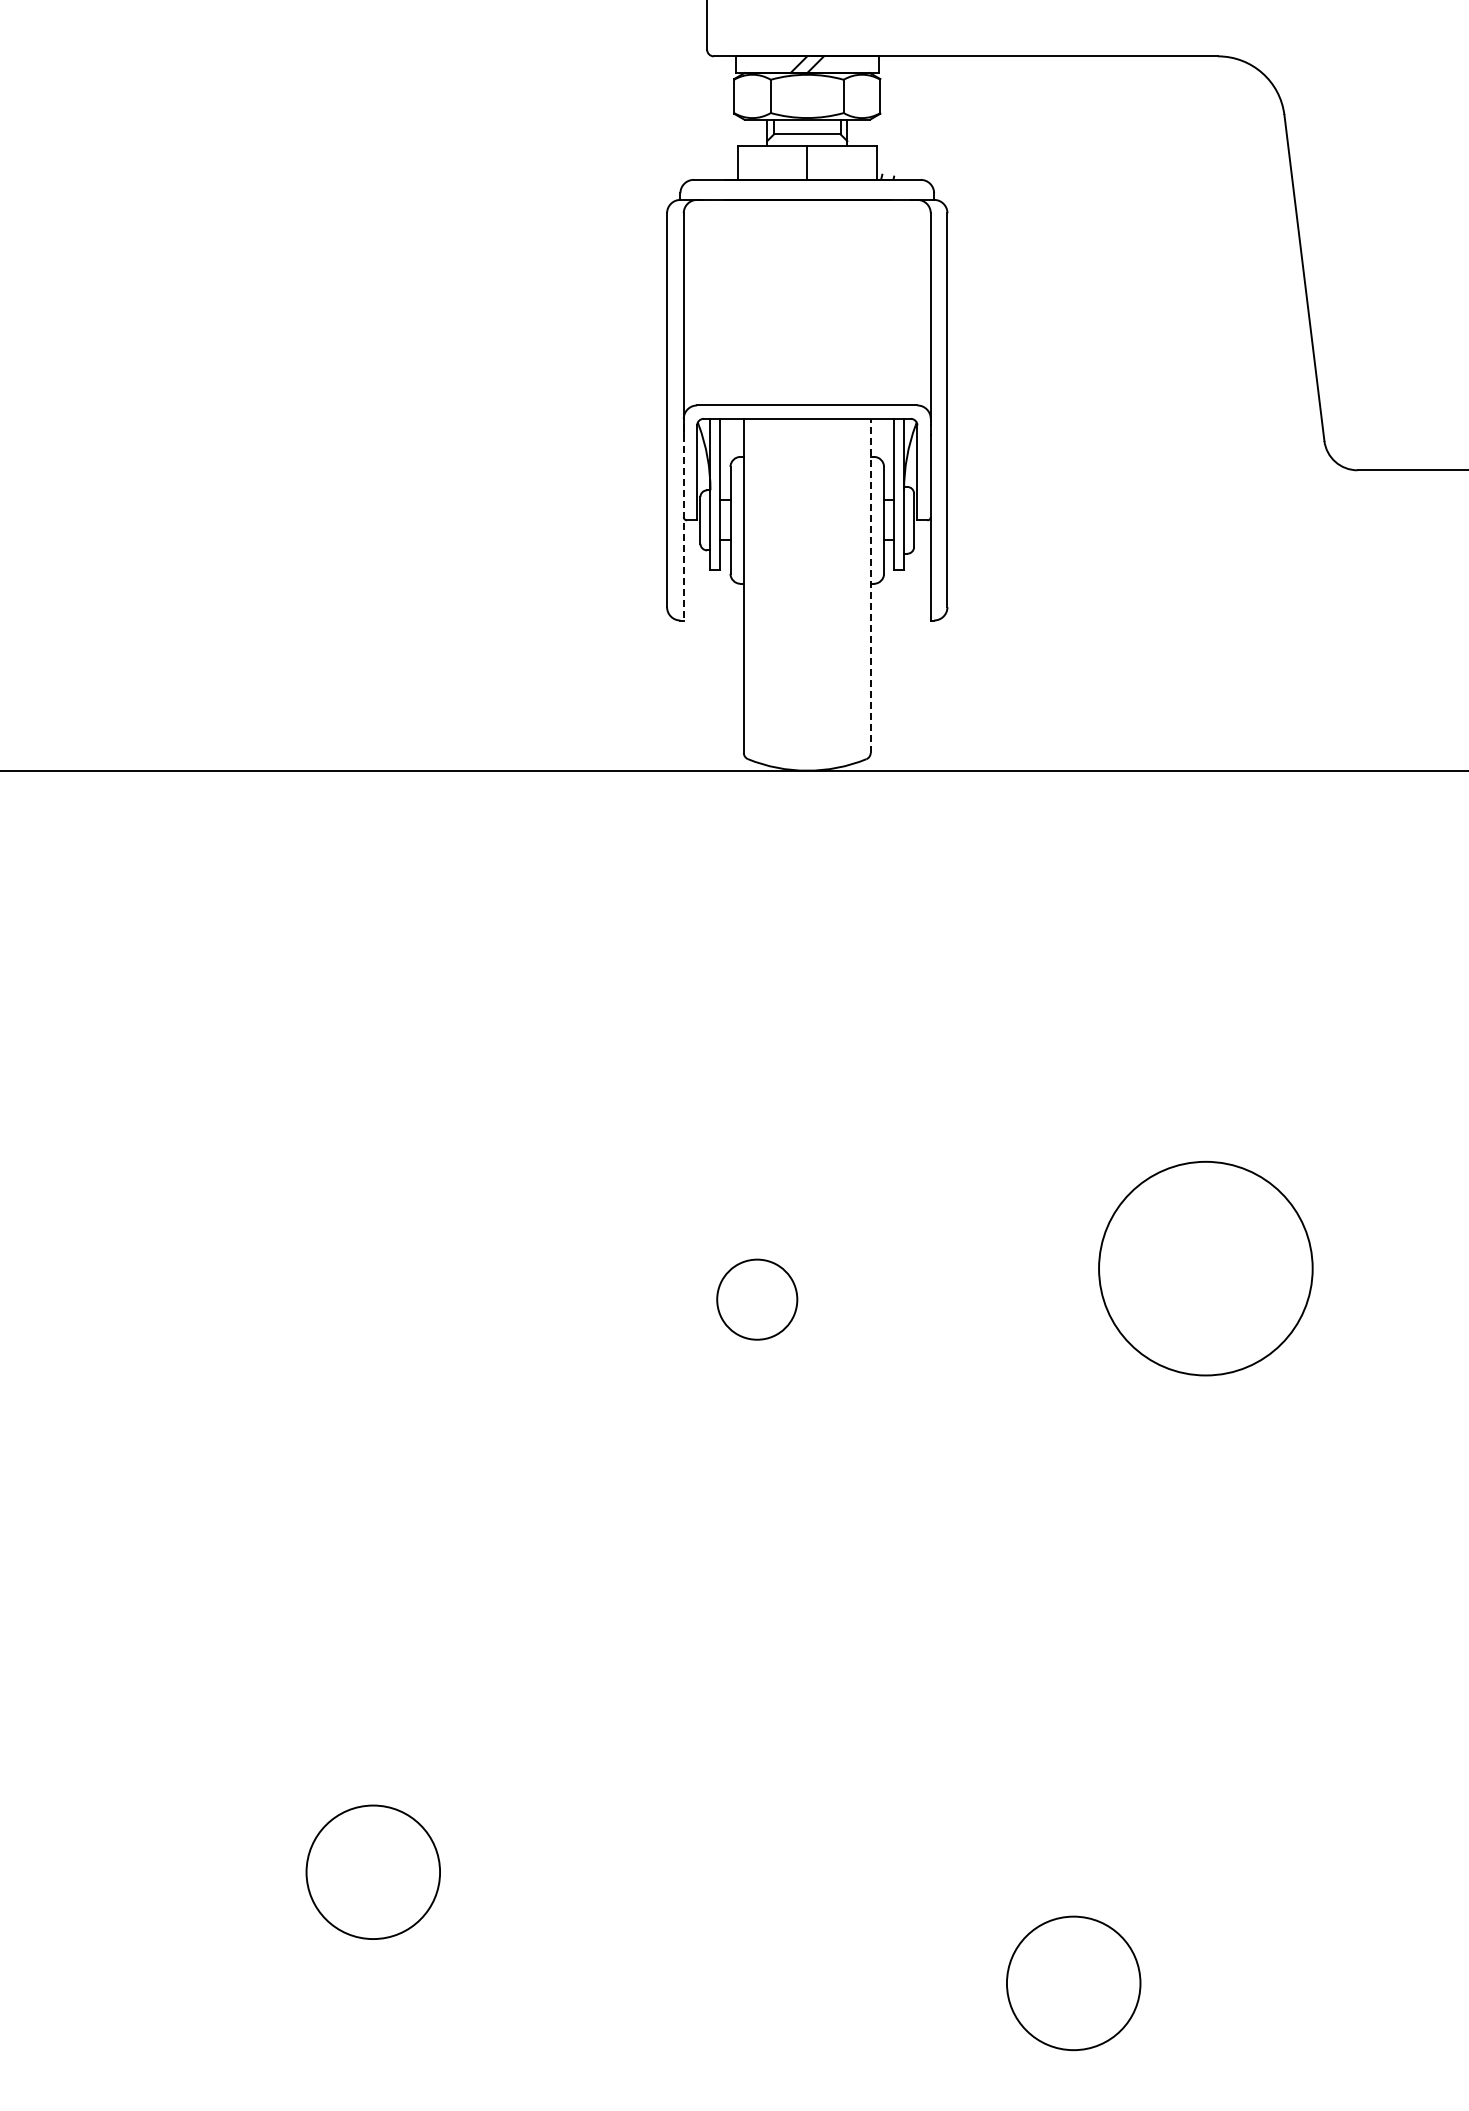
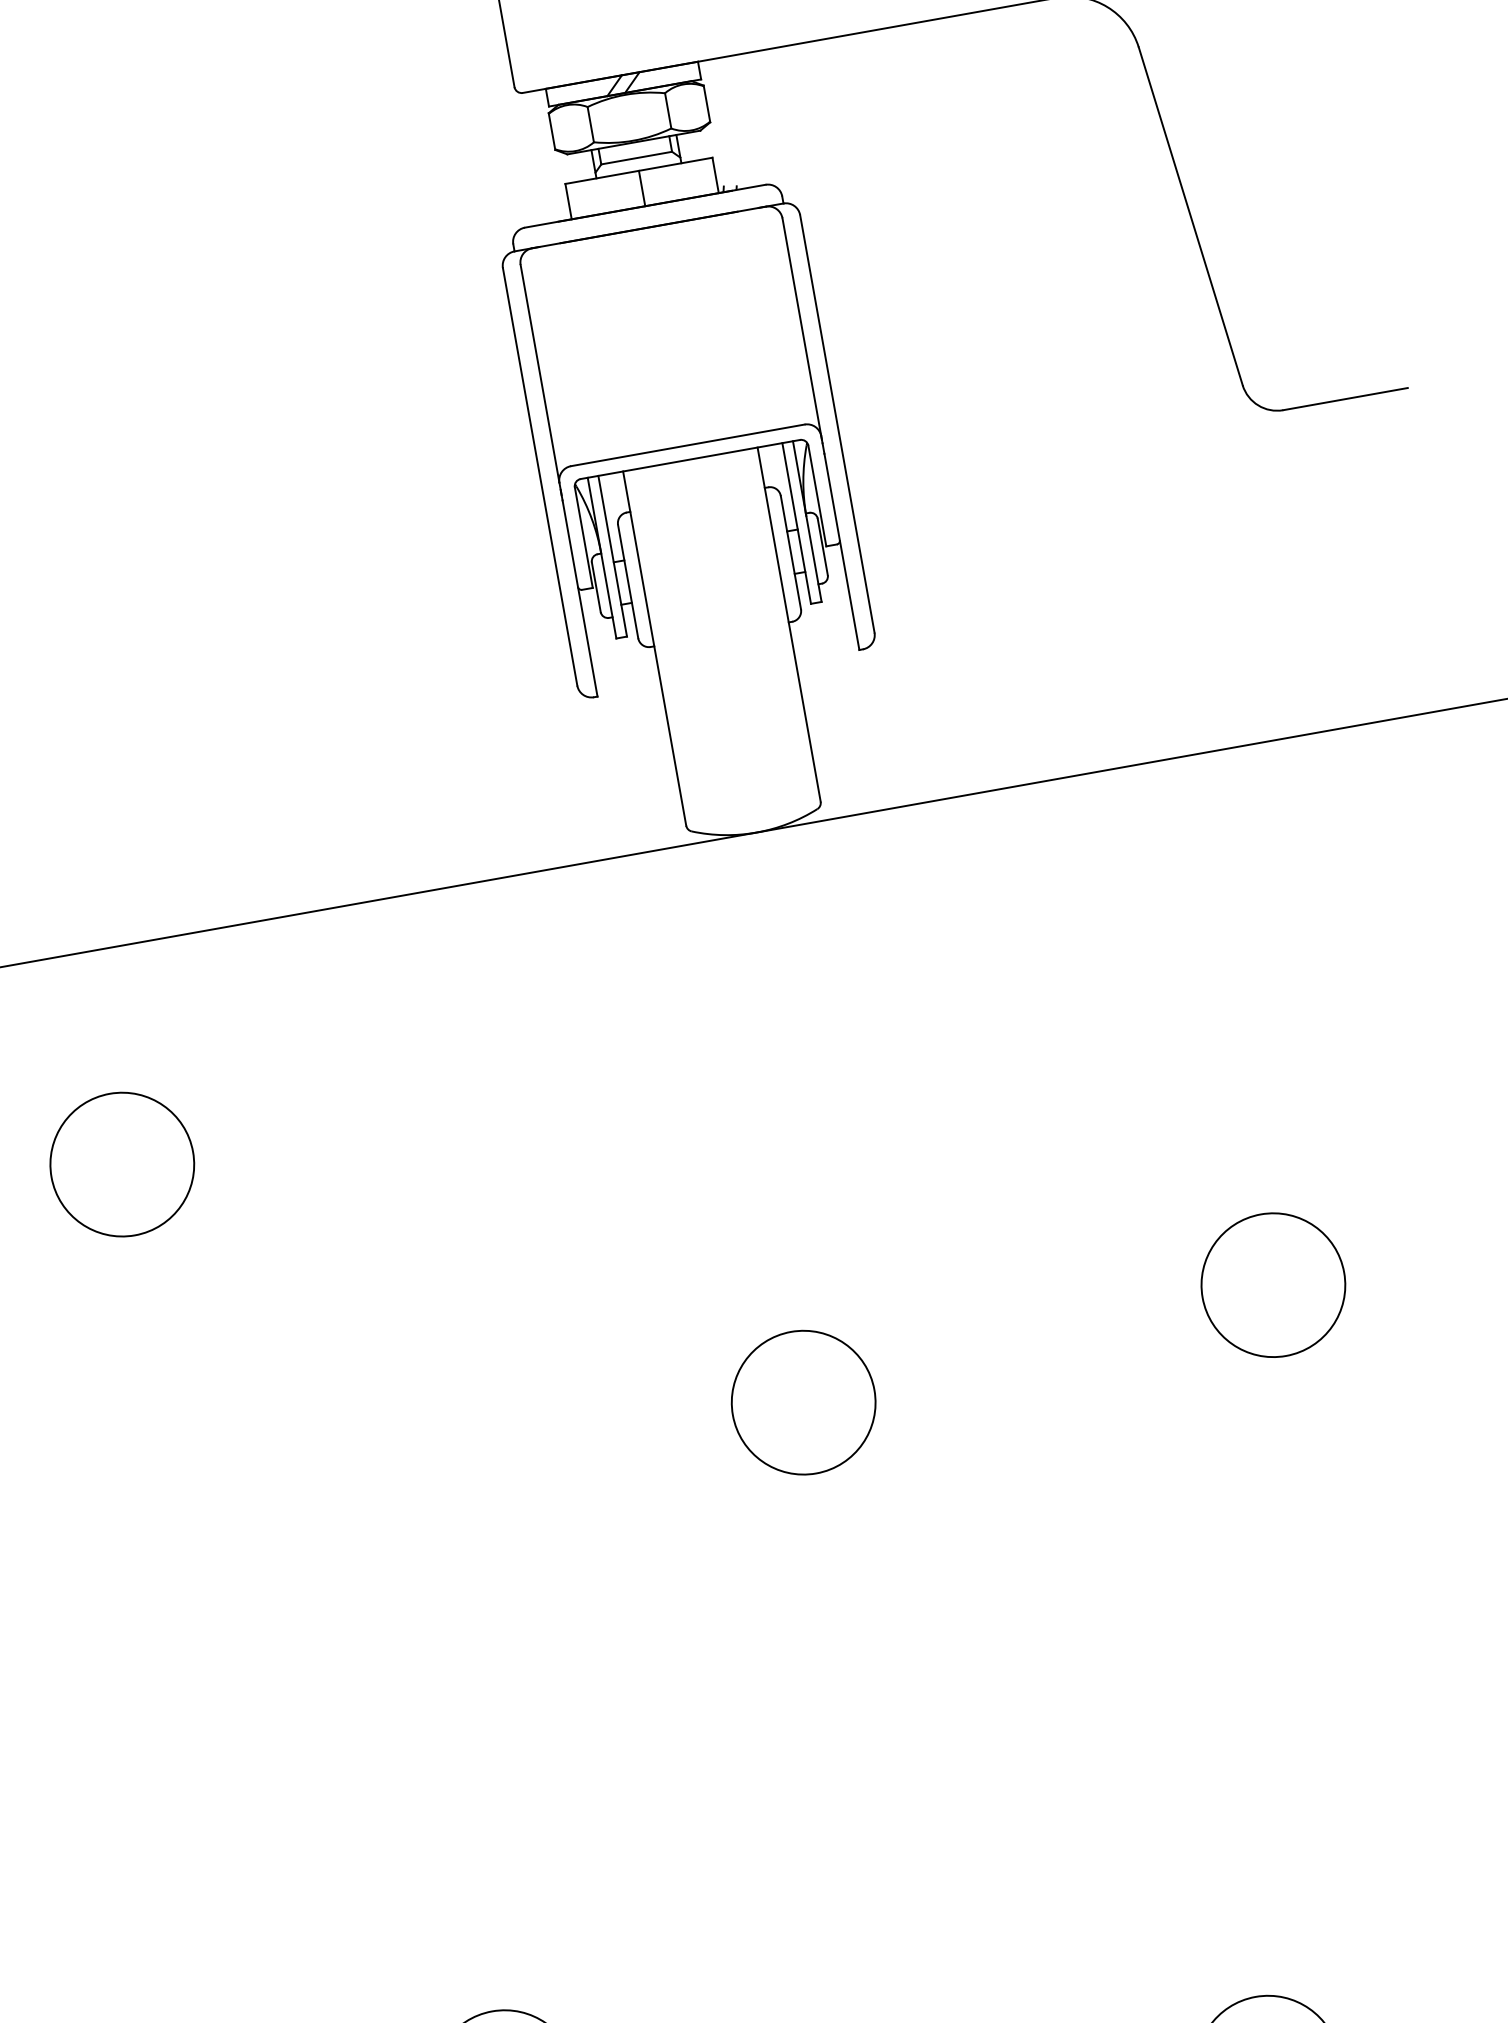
line: (683, 527) -> (579, 598), dashed -> solid
line: (870, 585) -> (788, 624), dashed -> solid
circle: (172, 970) -> (121, 1164), added
circle: (1205, 1268) -> (1272, 1284), size x0.62
circle: (757, 1299) -> (803, 1402), size x1.67

